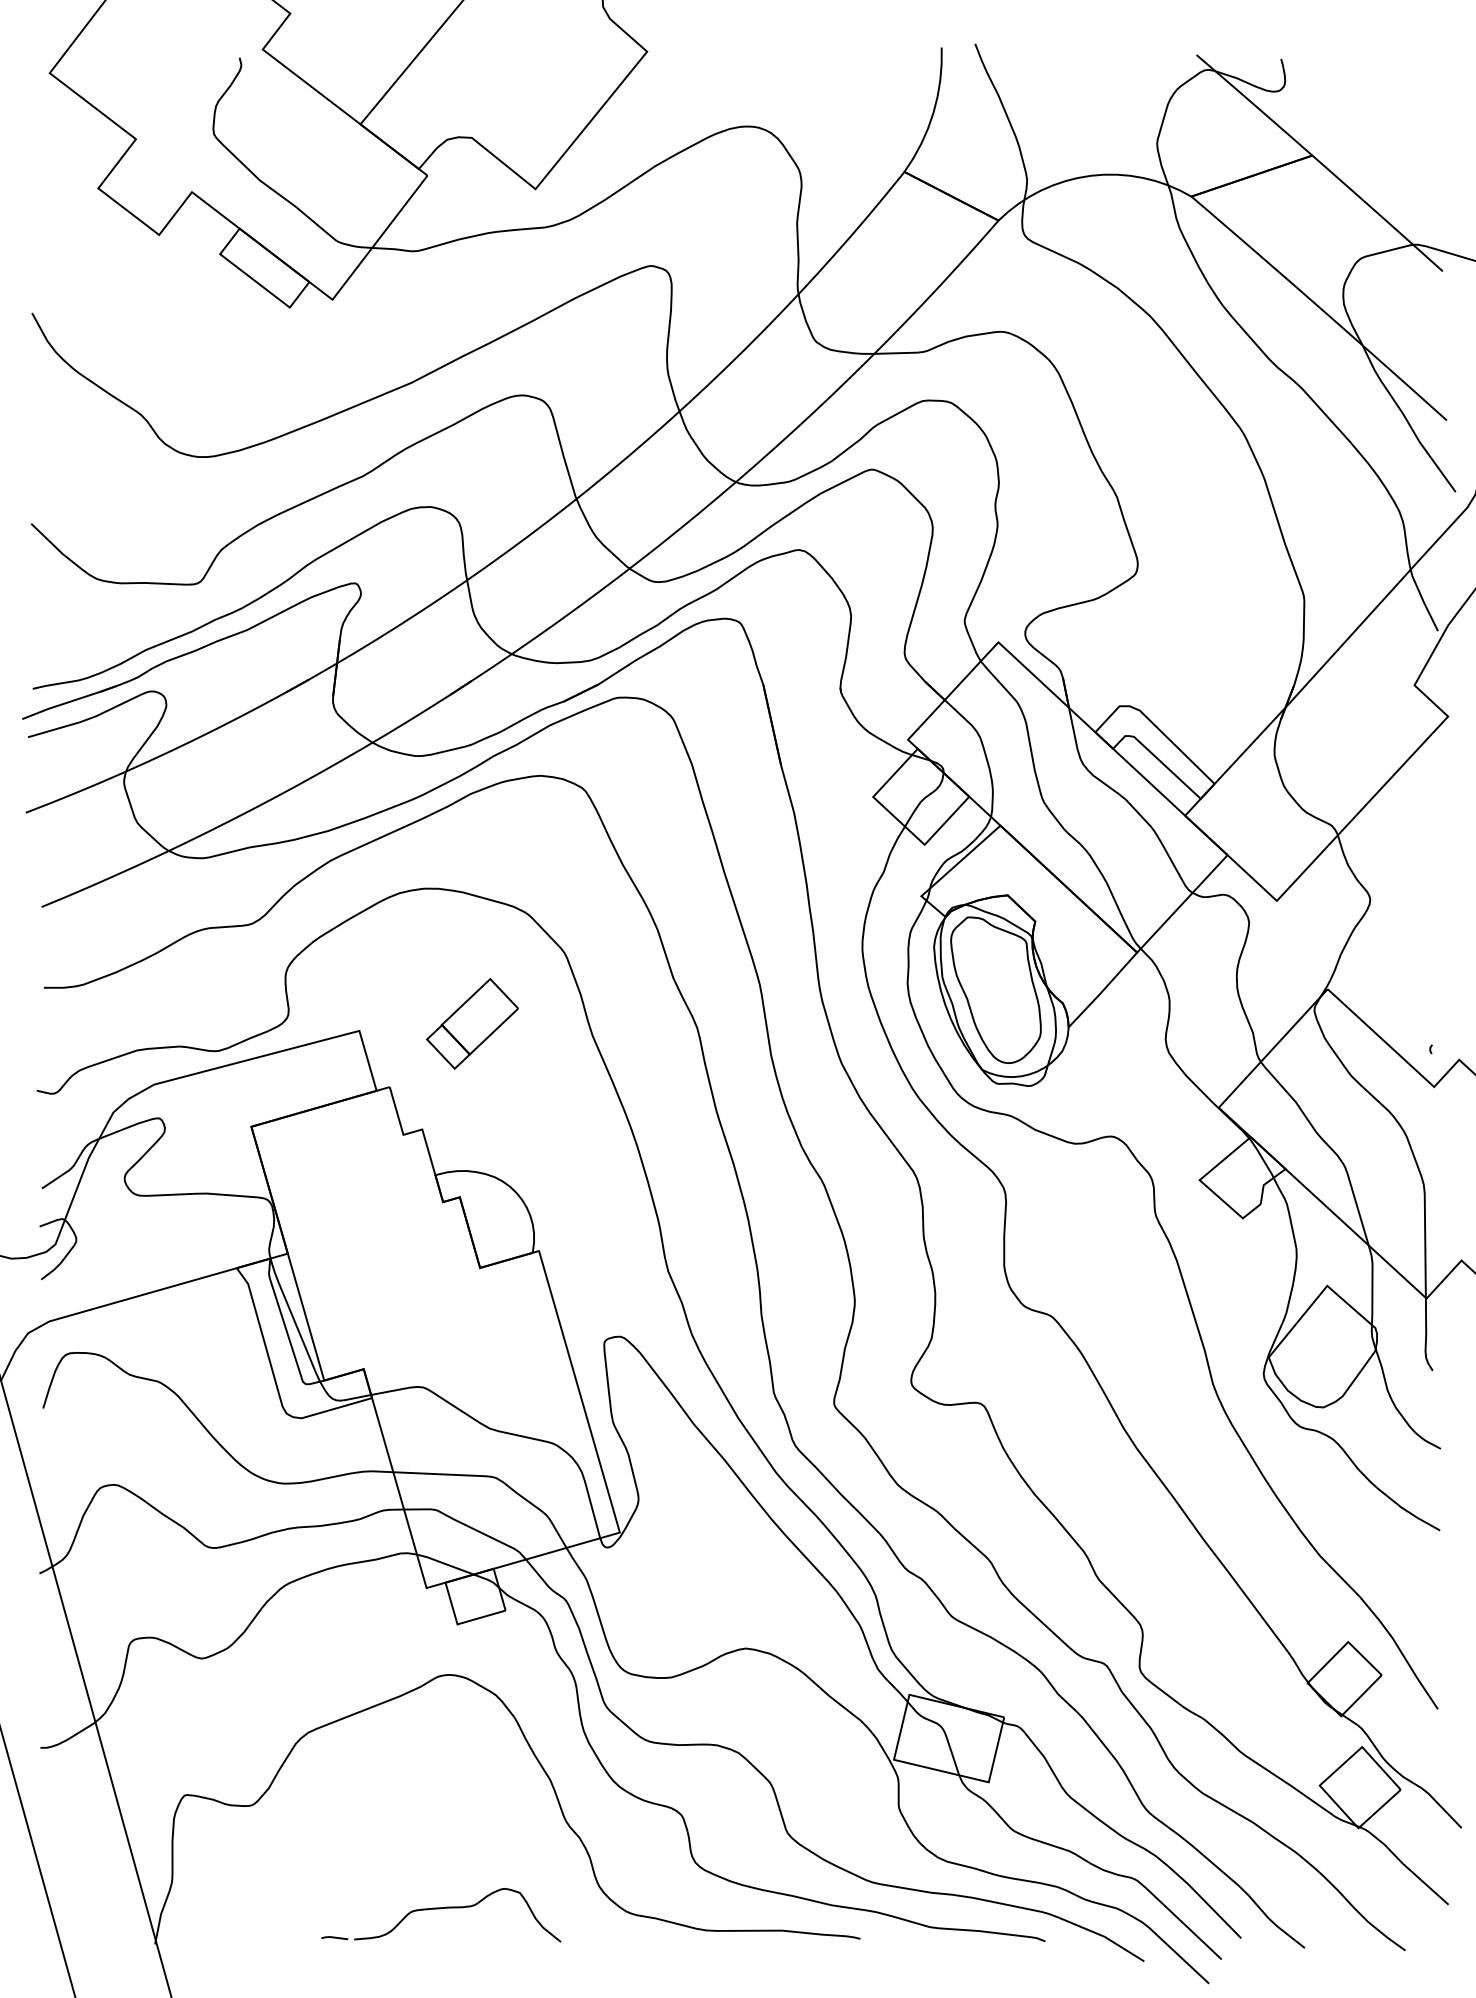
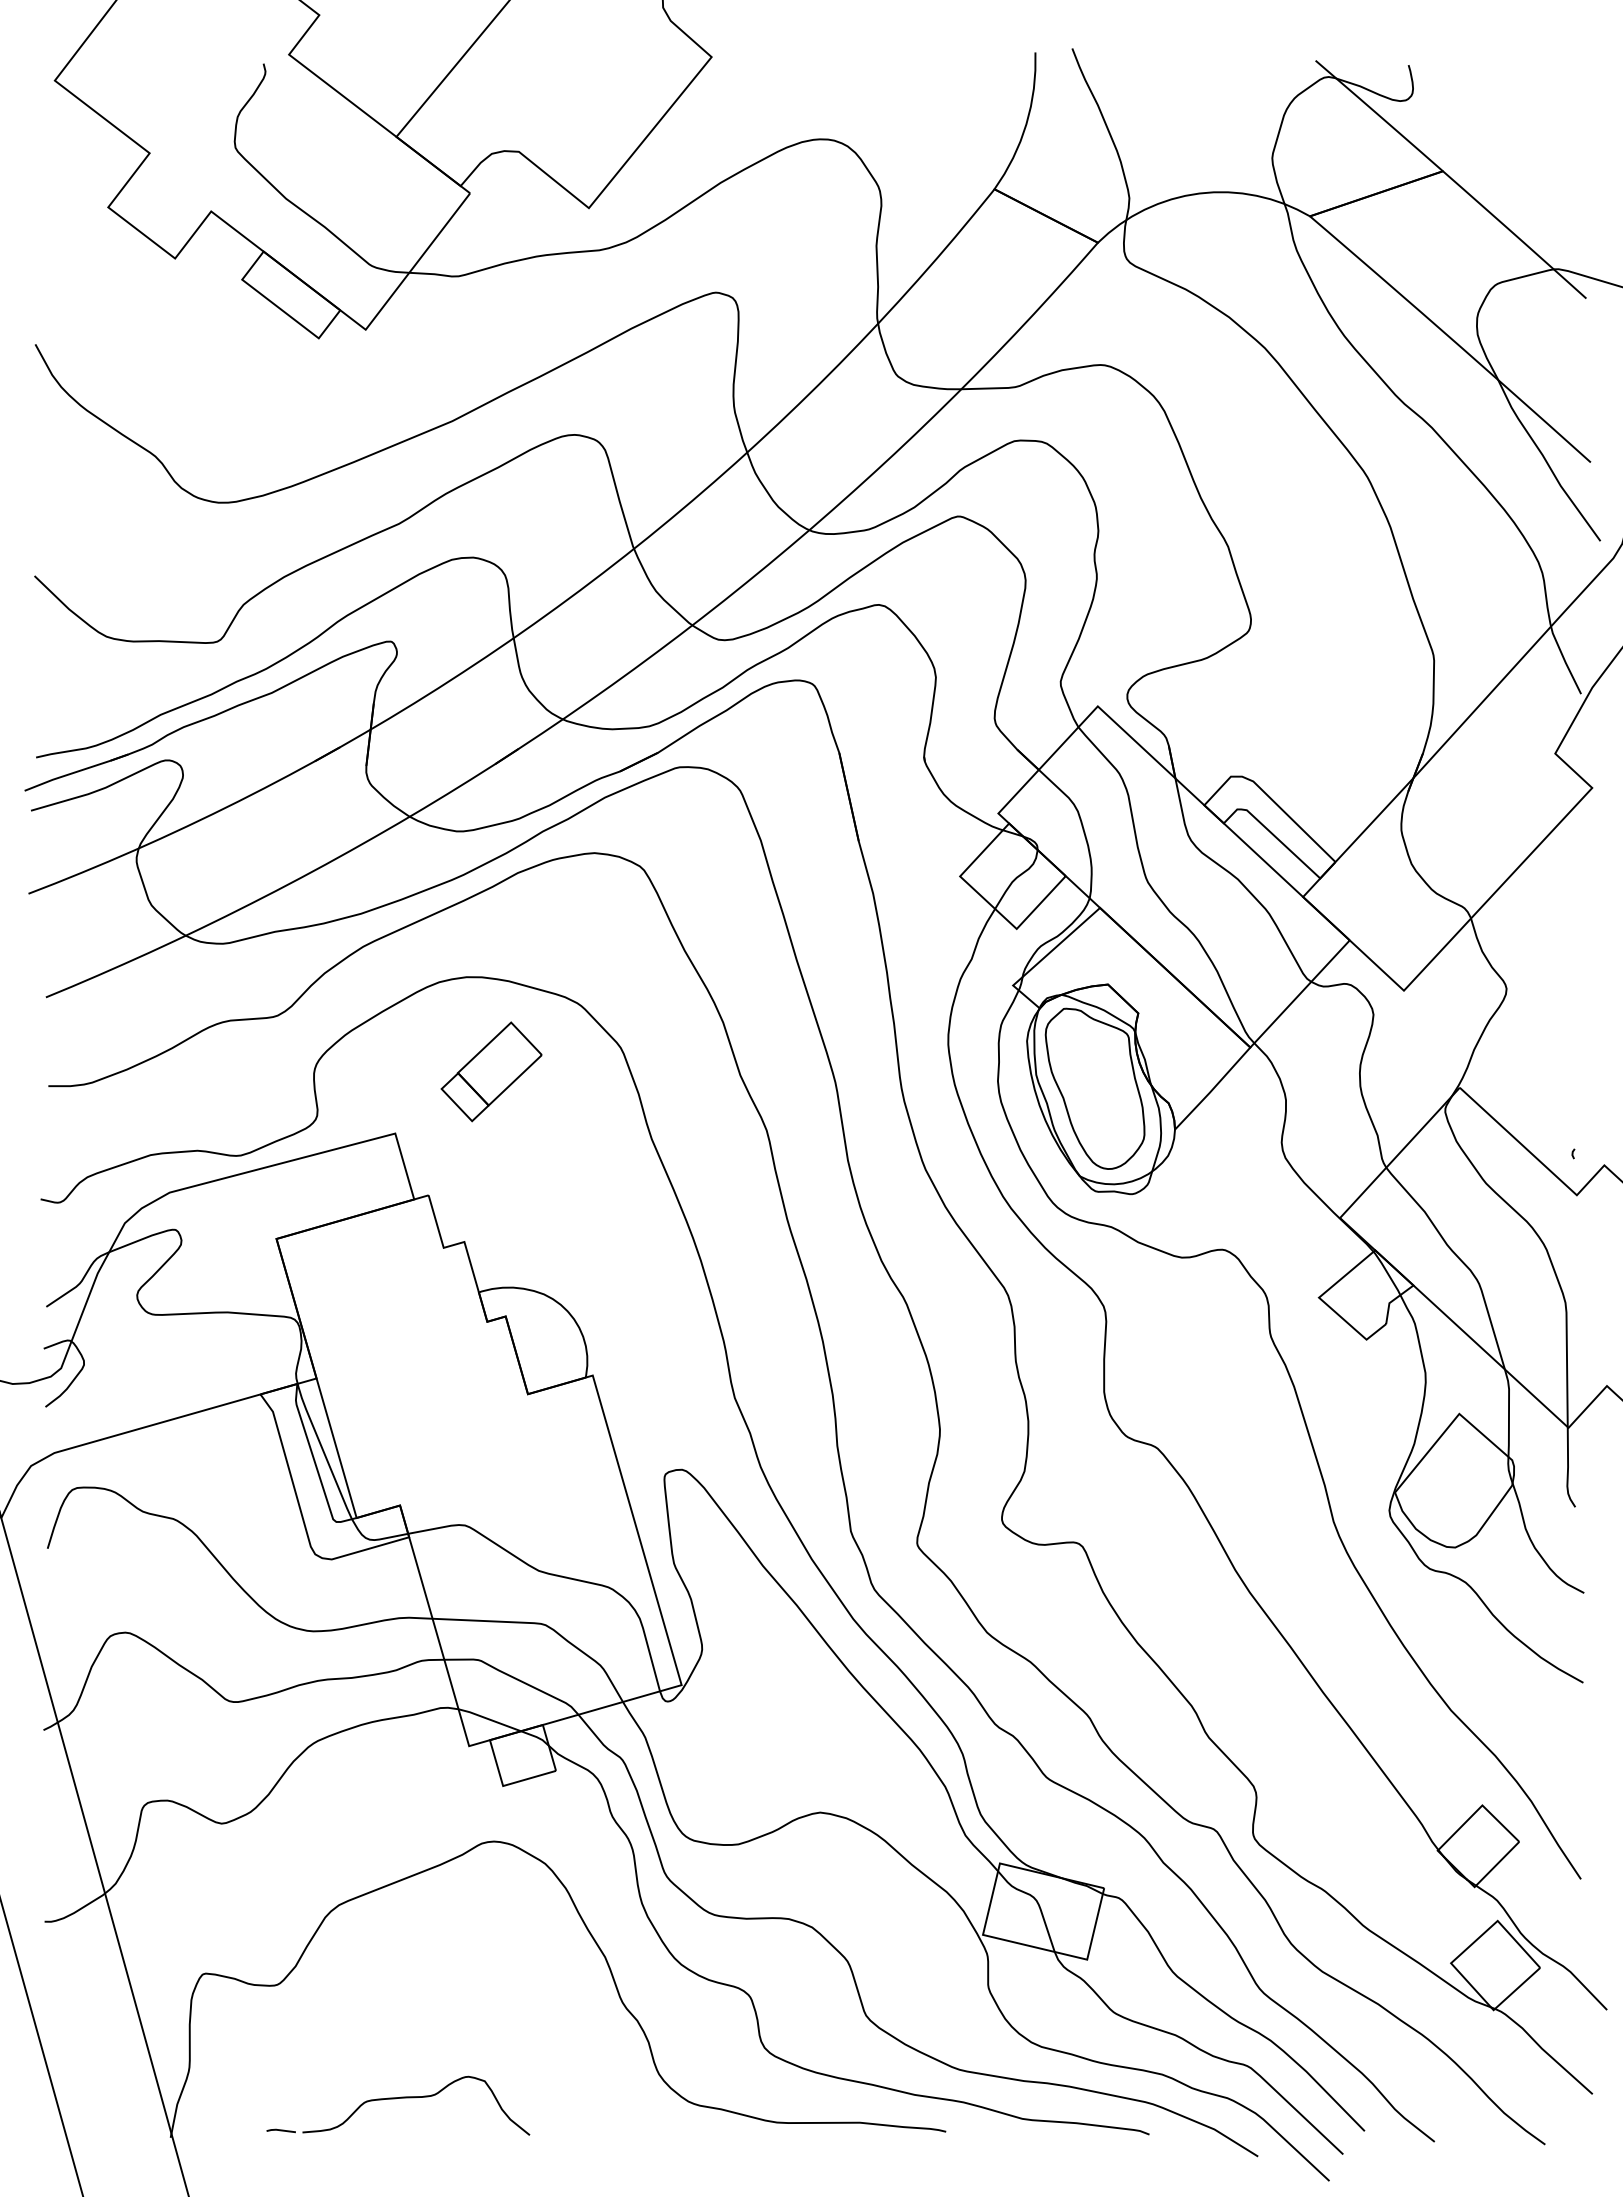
part: (472, 1023) -> (491, 1071), moved
part: (438, 1909) -> (395, 2099), moved

